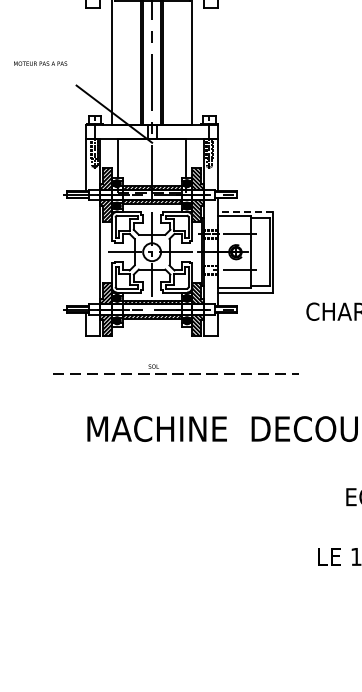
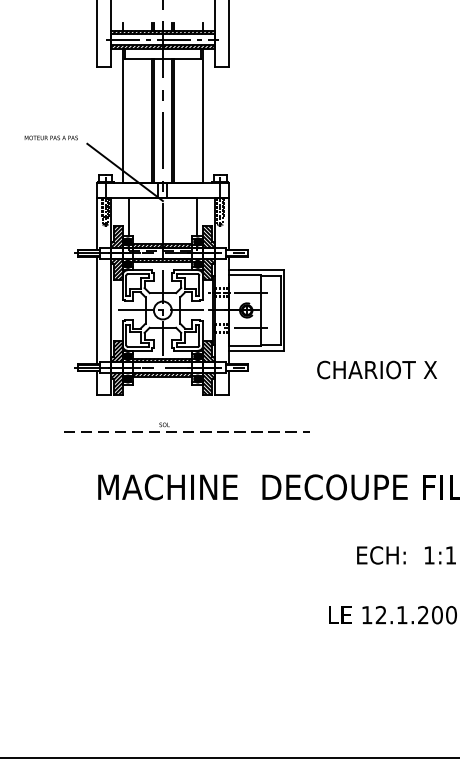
text: (39, 63) -> (50, 137), moved
line: (245, 212) -> (256, 270), dashed -> solid
line: (85, 252) -> (96, 310), added

